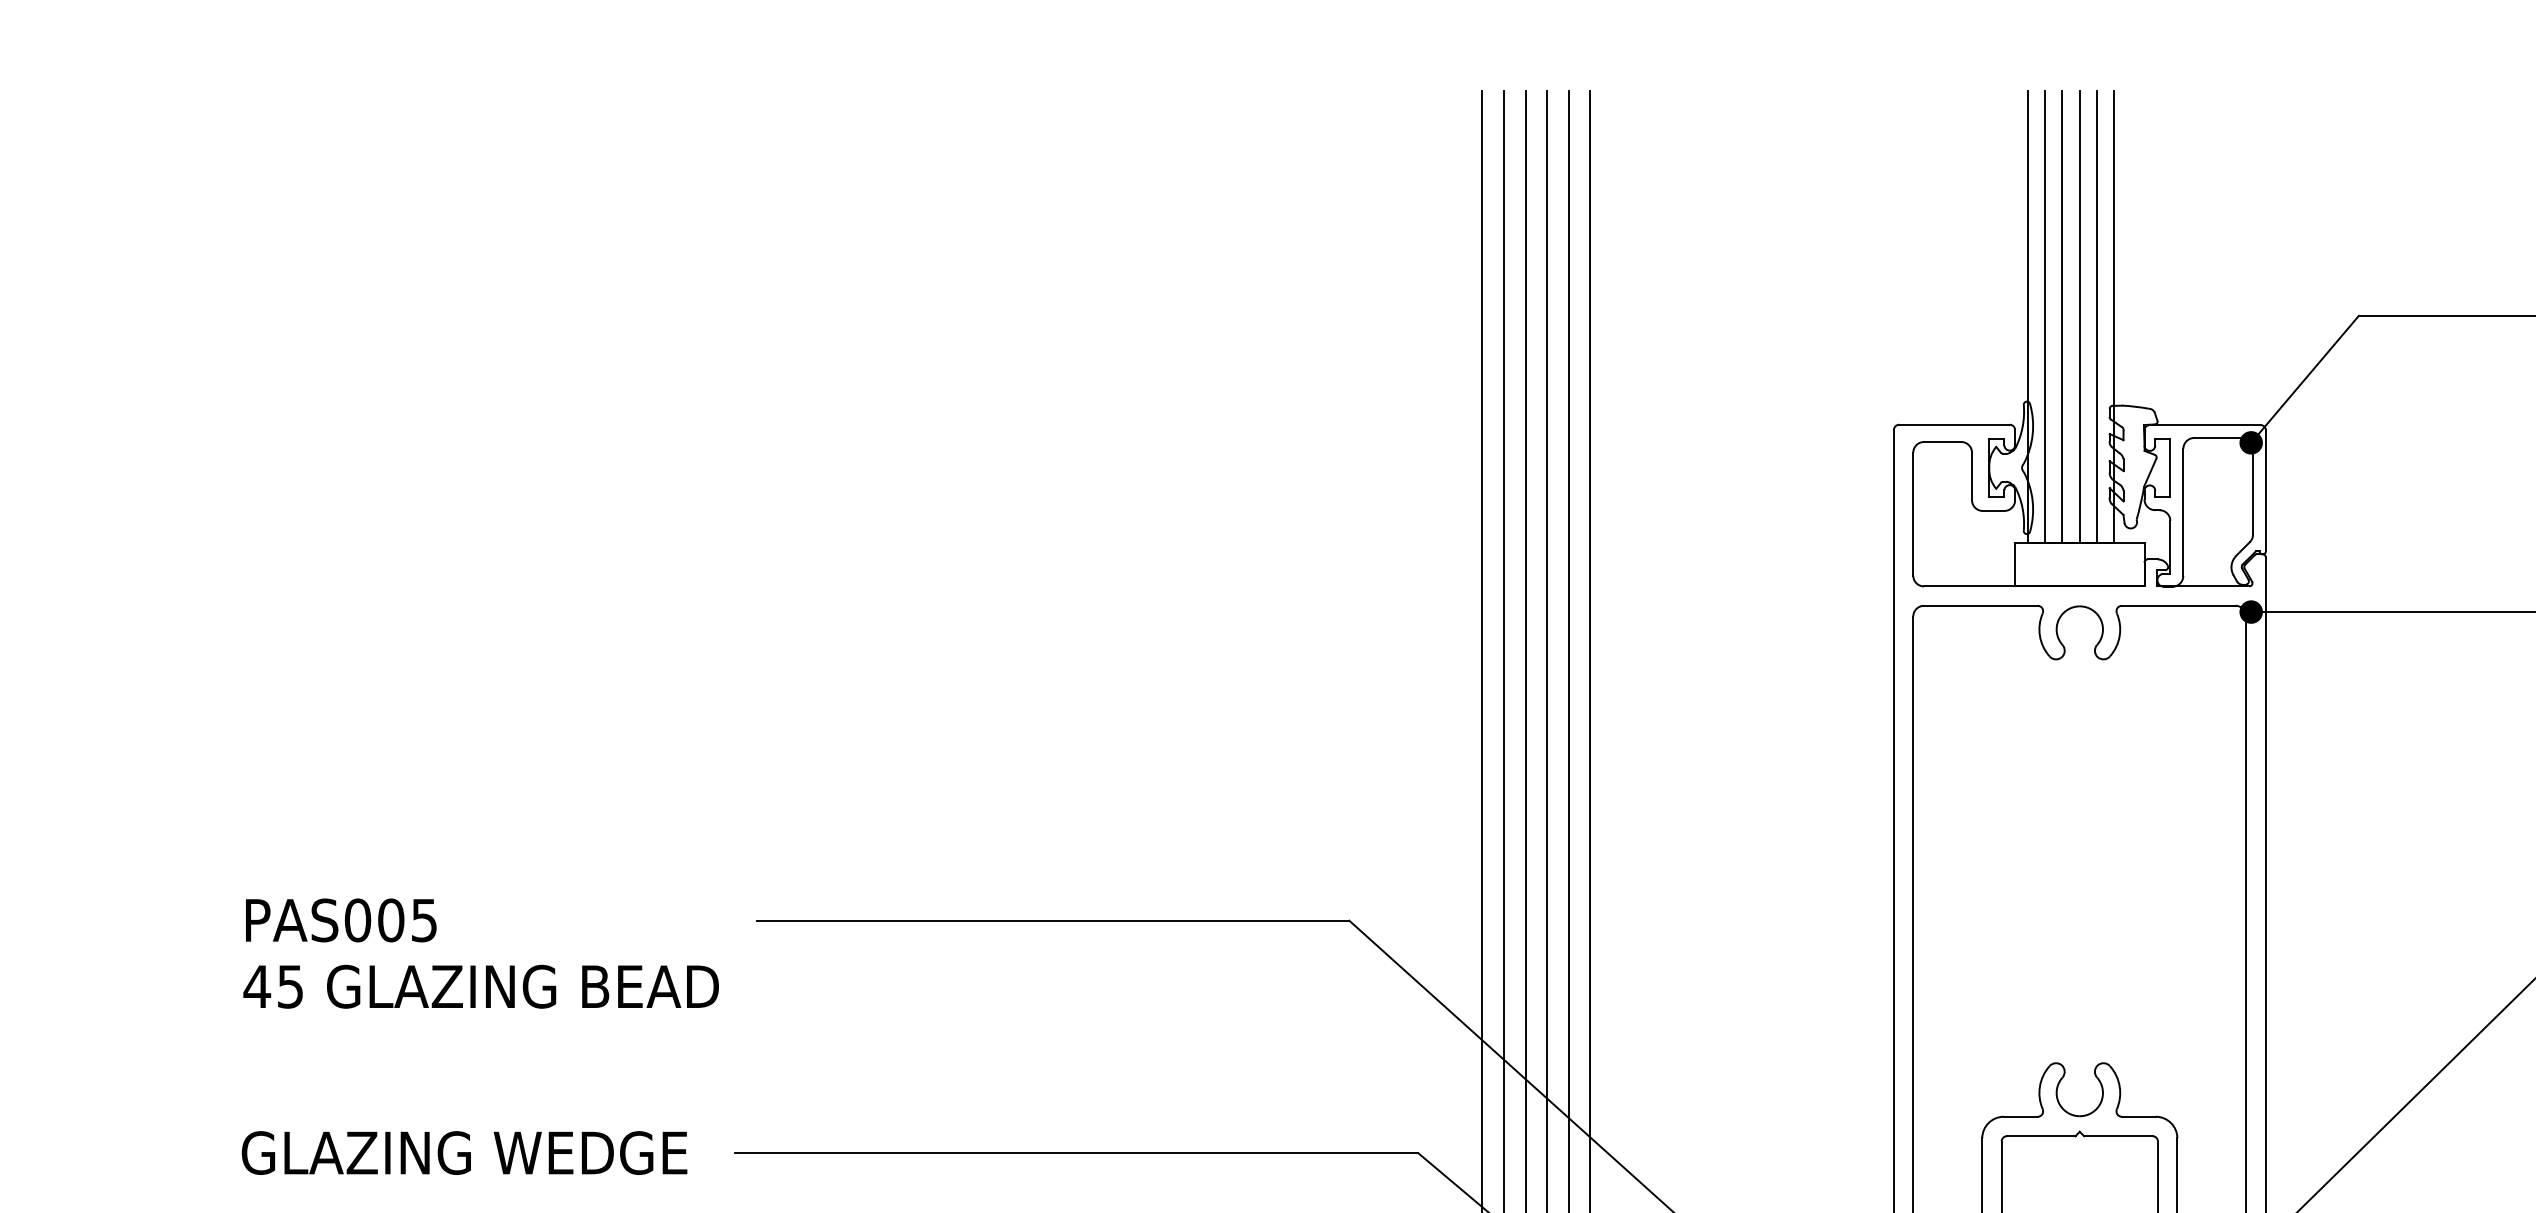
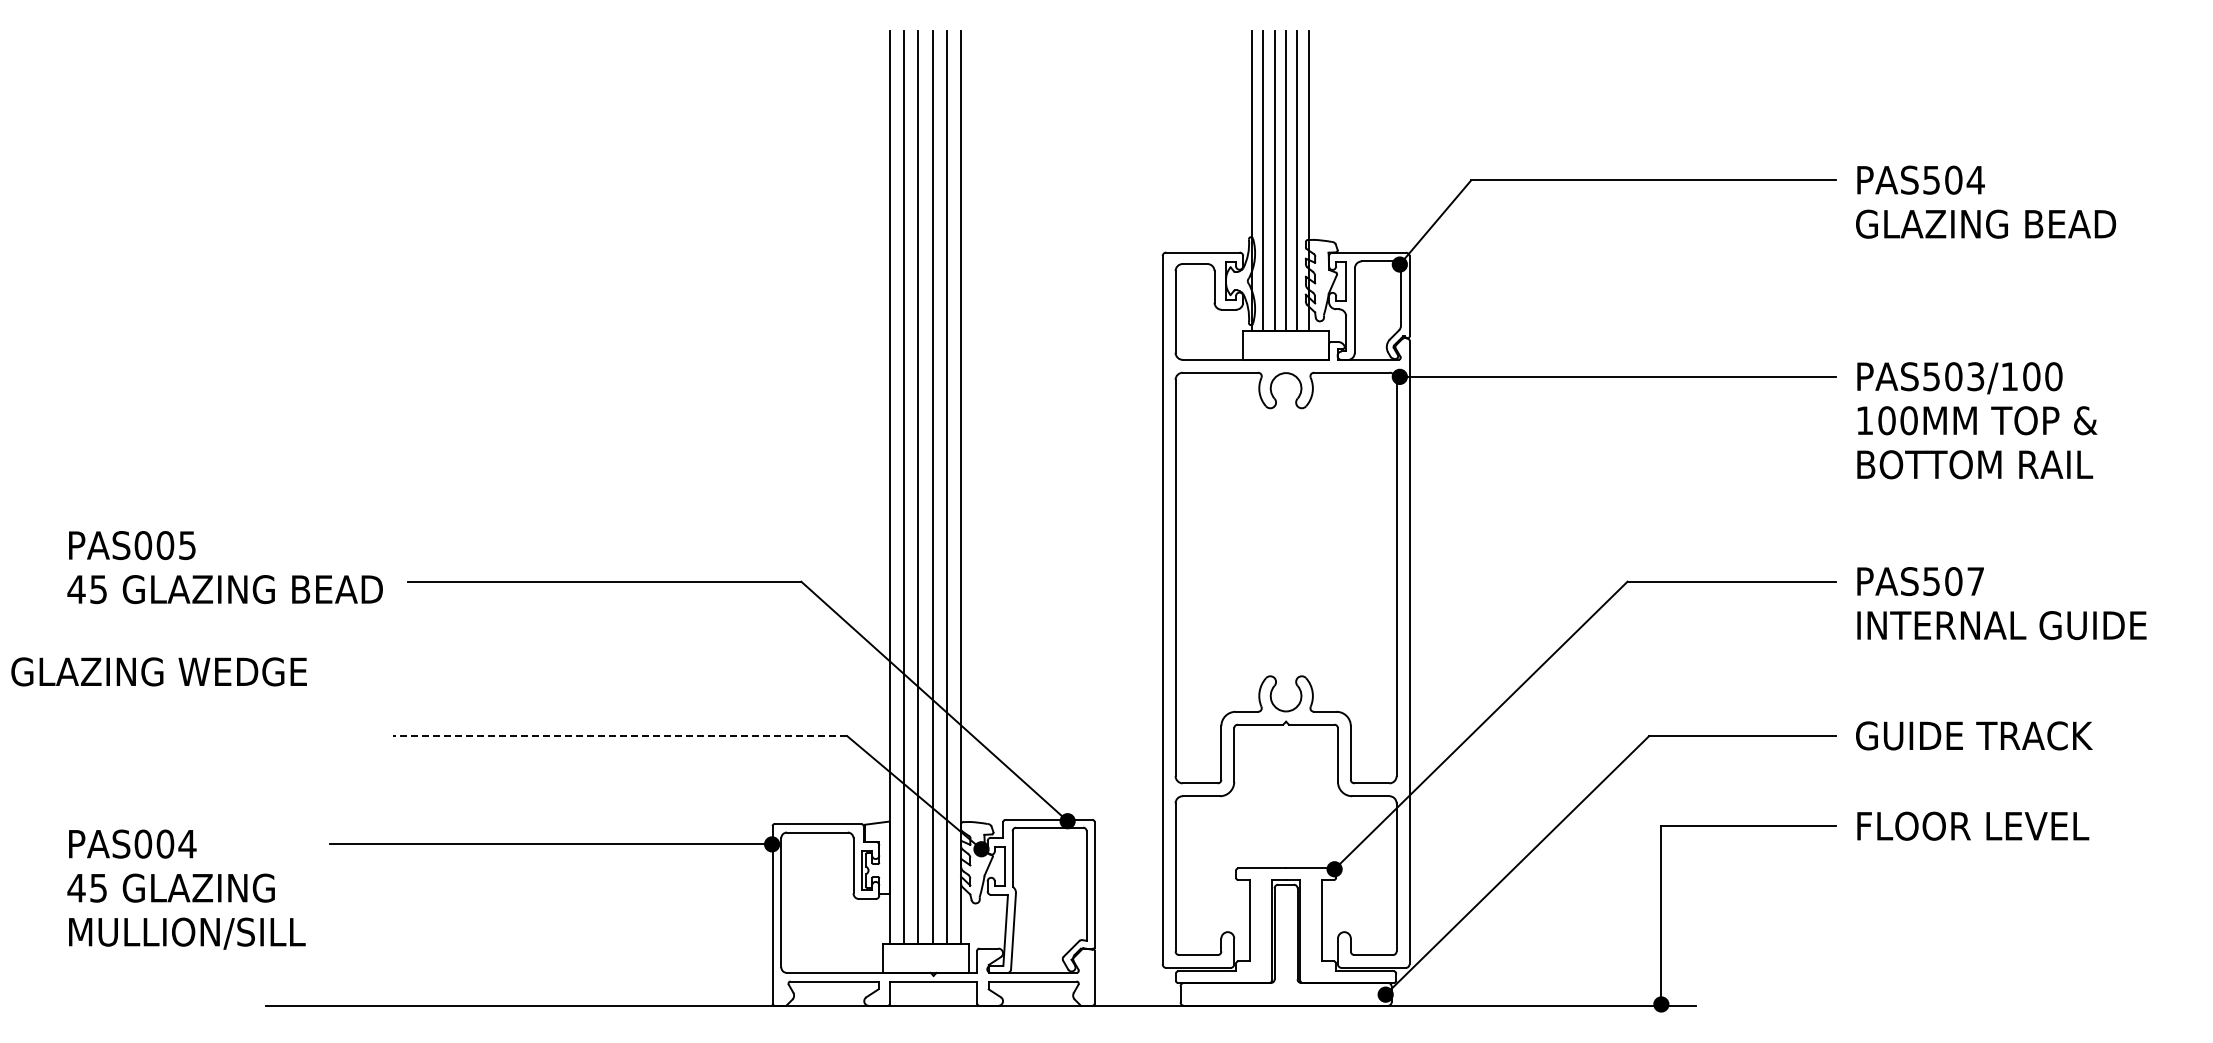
text: (480, 953) -> (224, 567), moved
text: (463, 1152) -> (158, 671), moved
line: (1076, 1153) -> (620, 736), solid -> dashed

